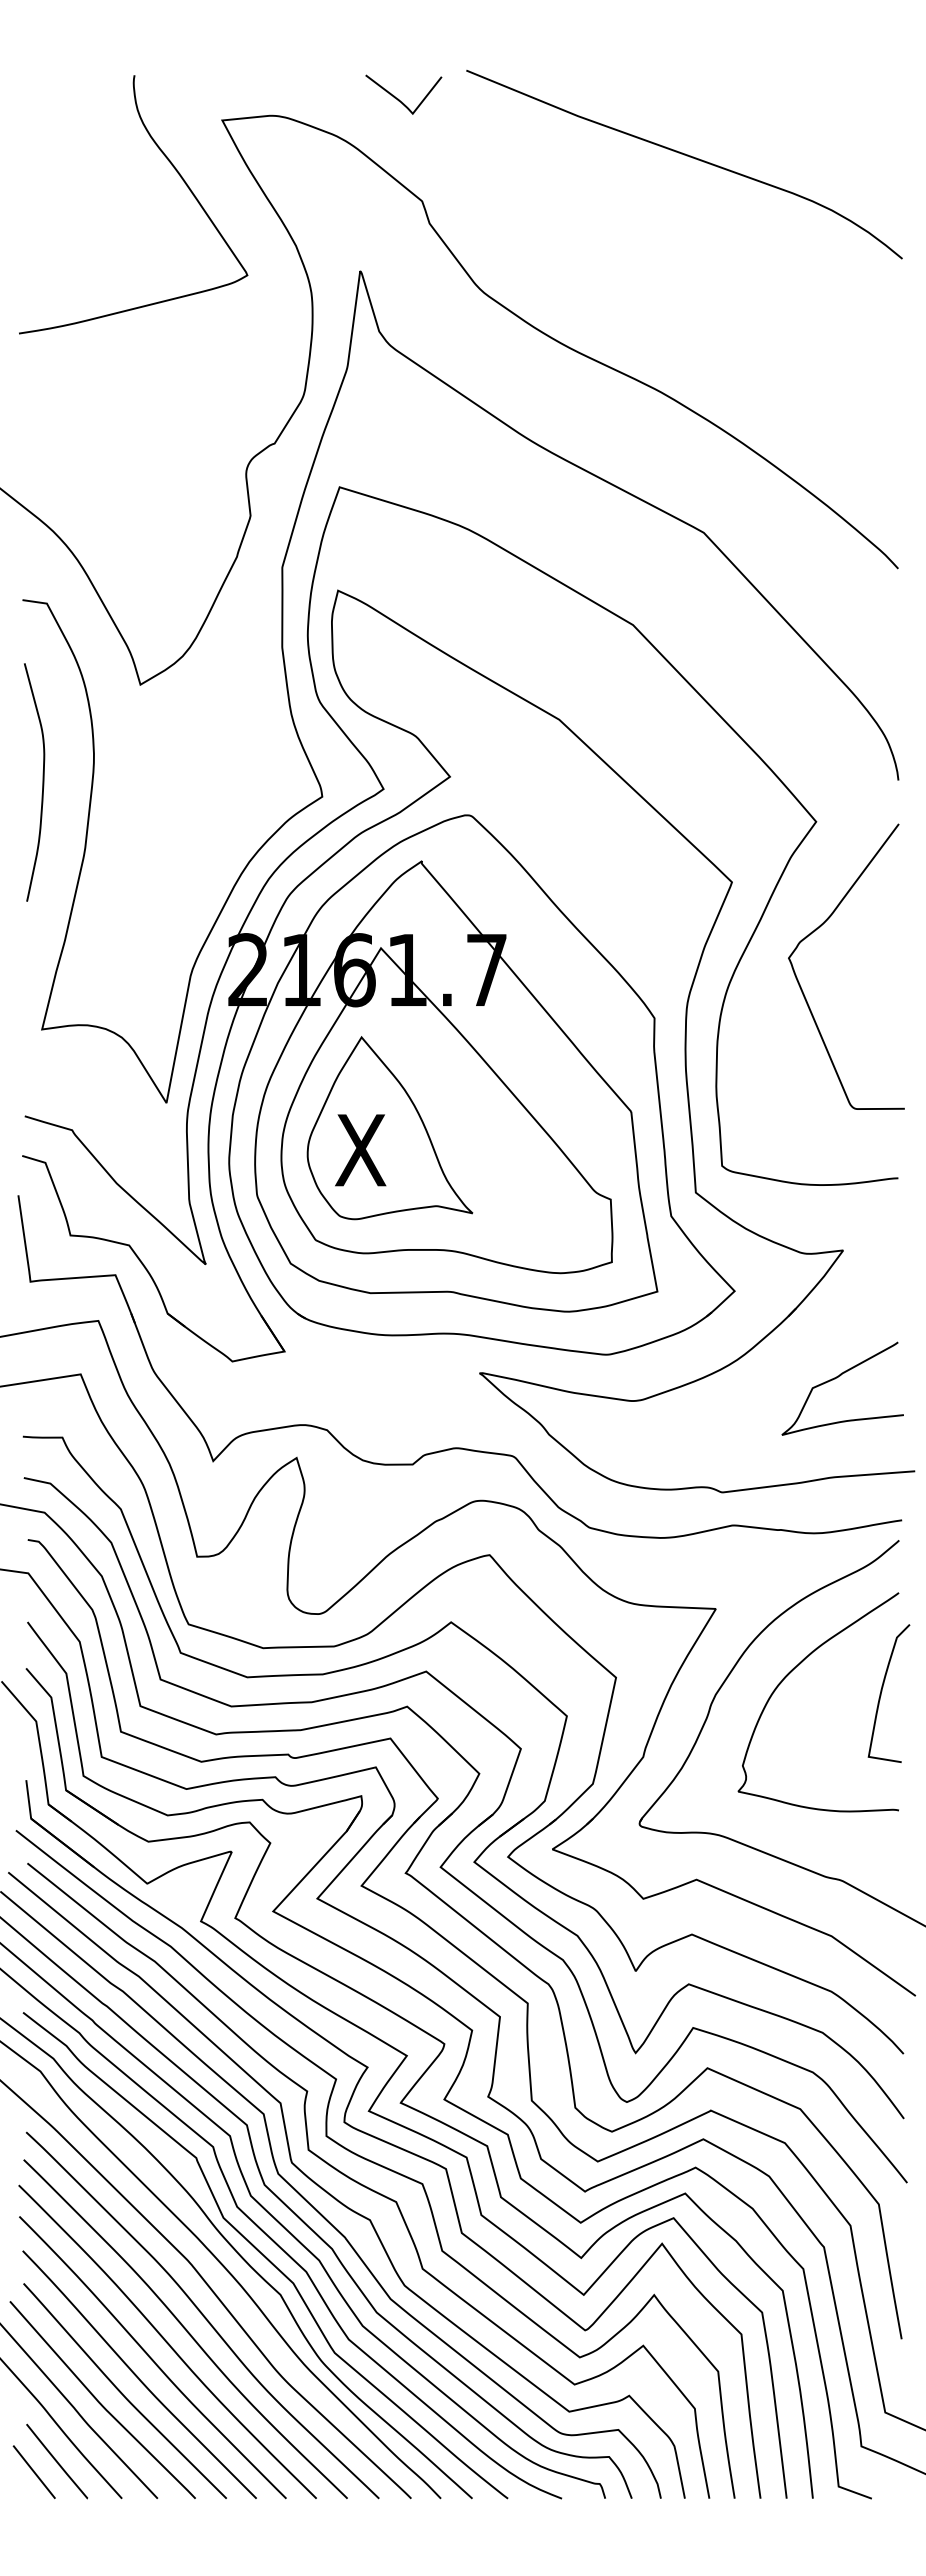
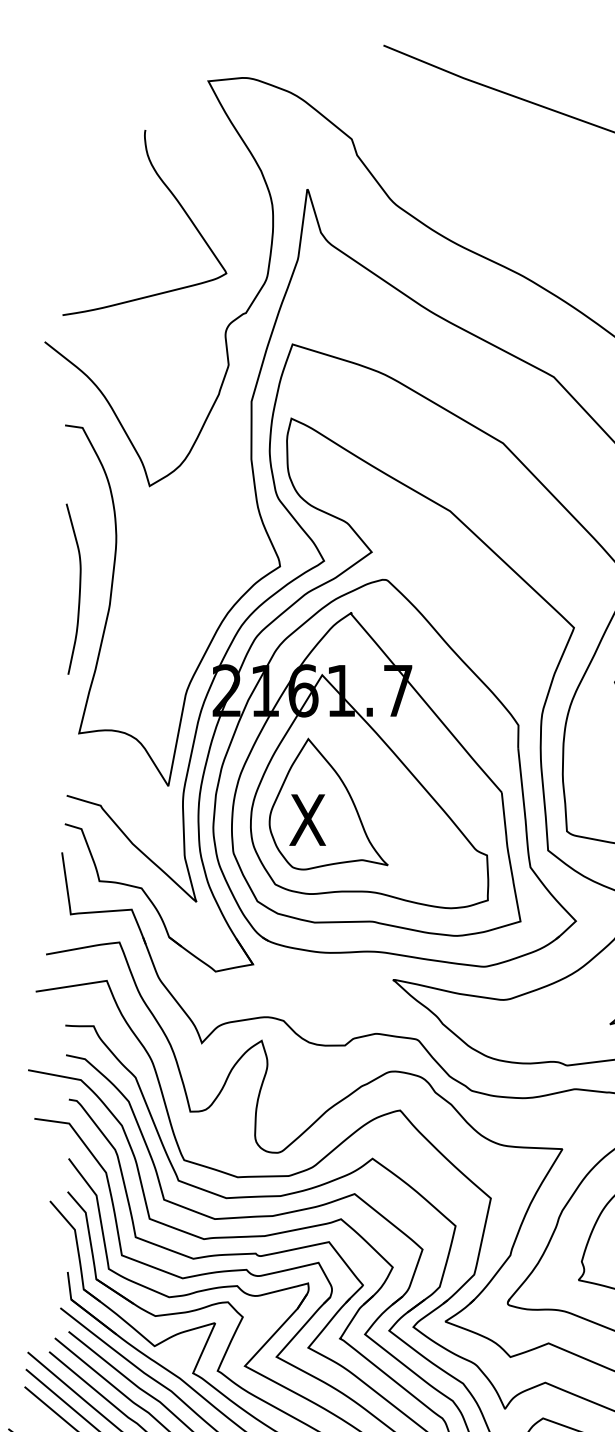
curve: (398, 98) -> (334, 65), removed
curve: (177, 173) -> (176, 200), moved
curve: (42, 782) -> (79, 589), moved

